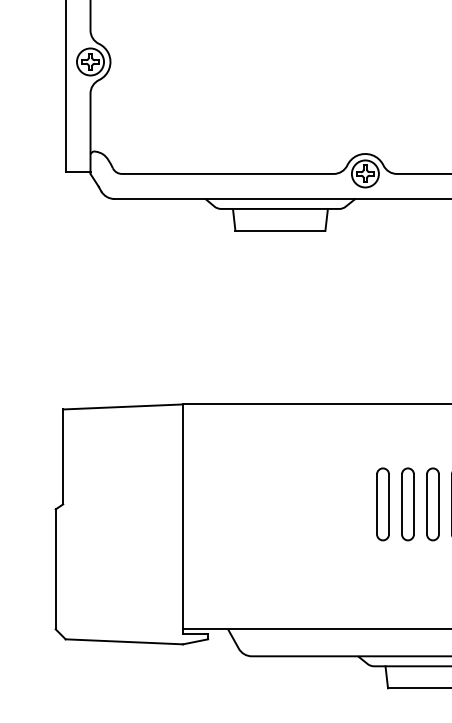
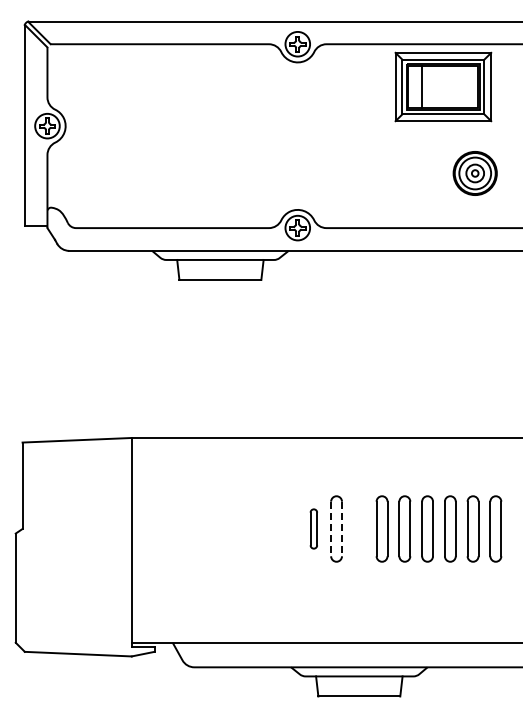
part: (382, 503) -> (313, 528), size x0.6
part: (433, 503) -> (359, 528), removed
line: (402, 504) -> (331, 529), solid -> dashed
line: (414, 504) -> (342, 529), solid -> dashed

